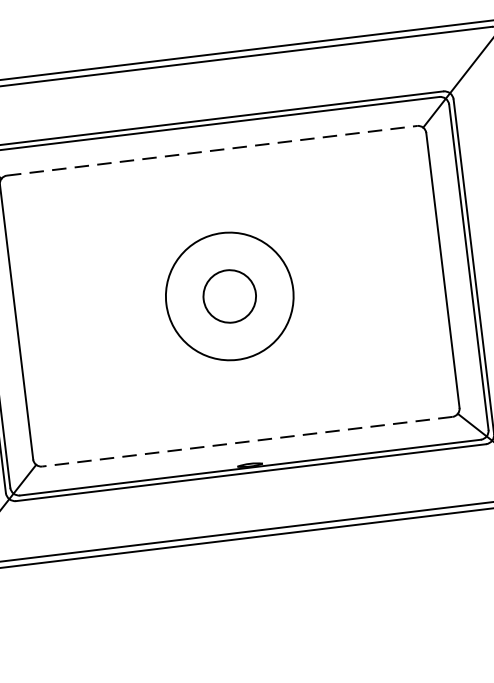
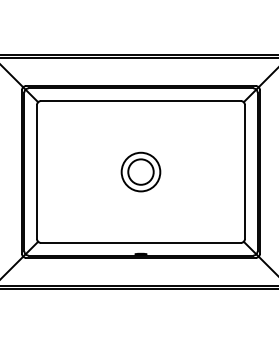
line: (213, 151) -> (141, 101), dashed -> solid
circle: (228, 295) -> (140, 171), size x0.62
line: (246, 440) -> (140, 242), dashed -> solid

